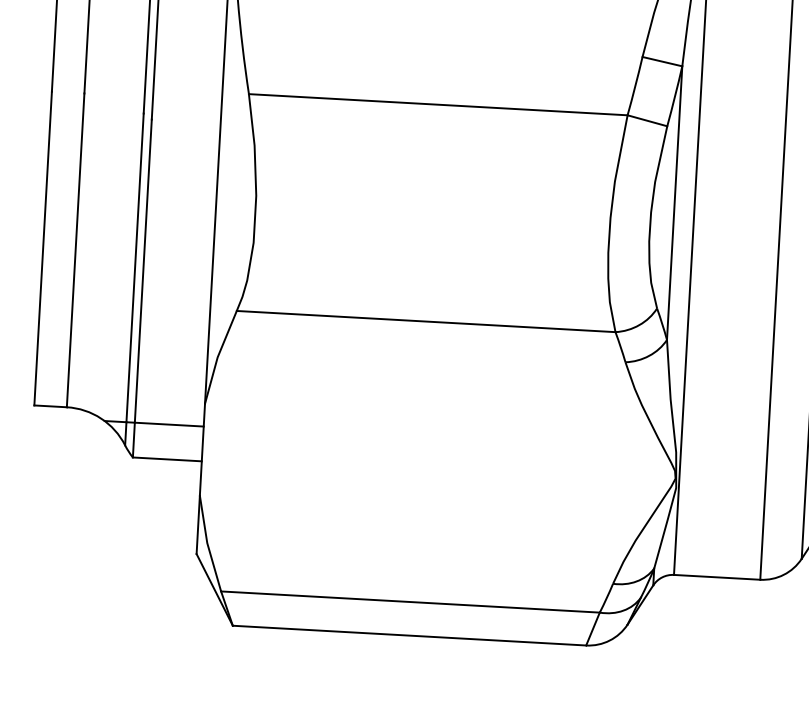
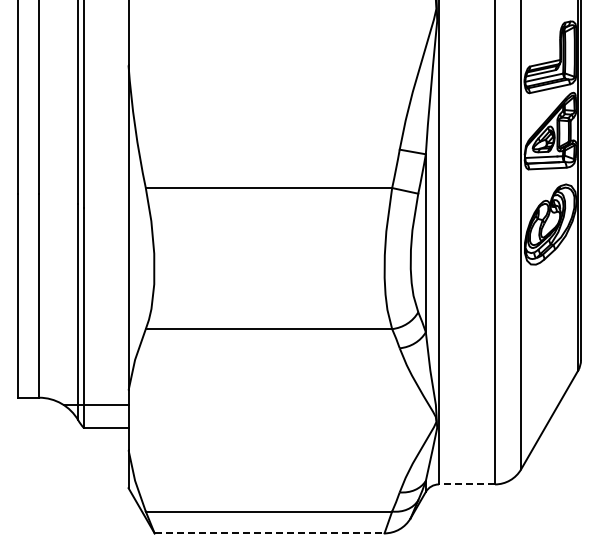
line: (716, 577) -> (466, 484), solid -> dashed
line: (409, 635) -> (269, 533), solid -> dashed

